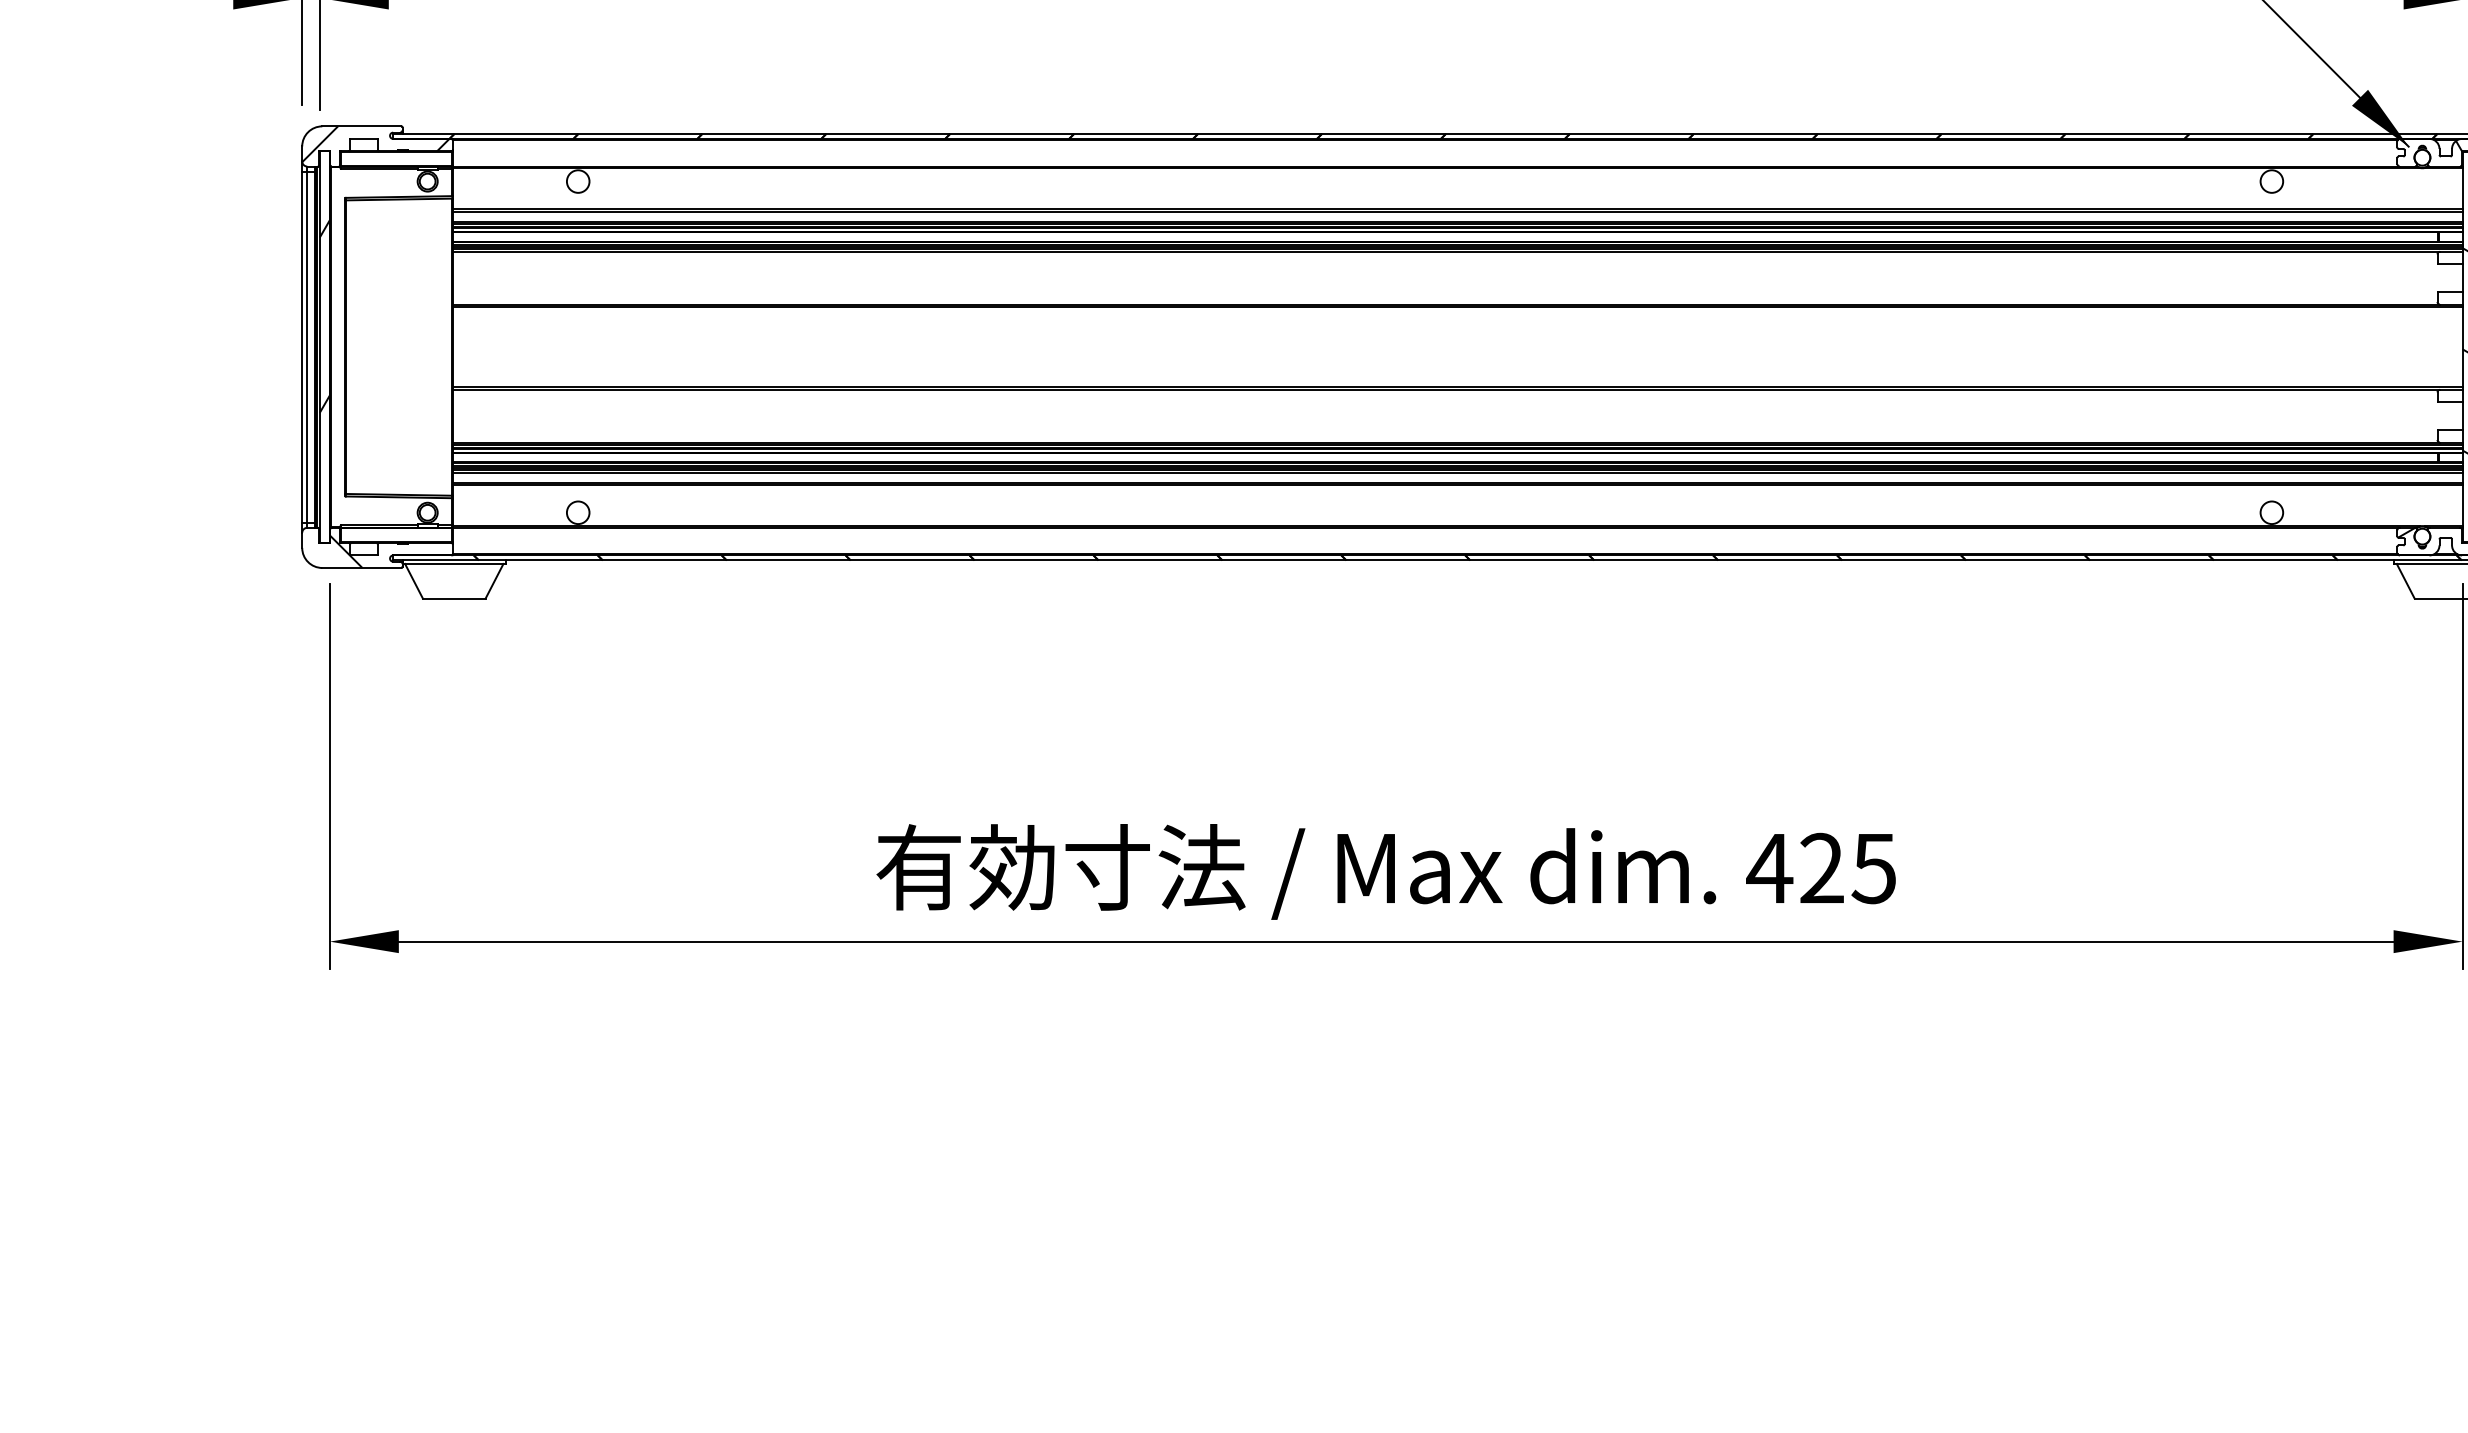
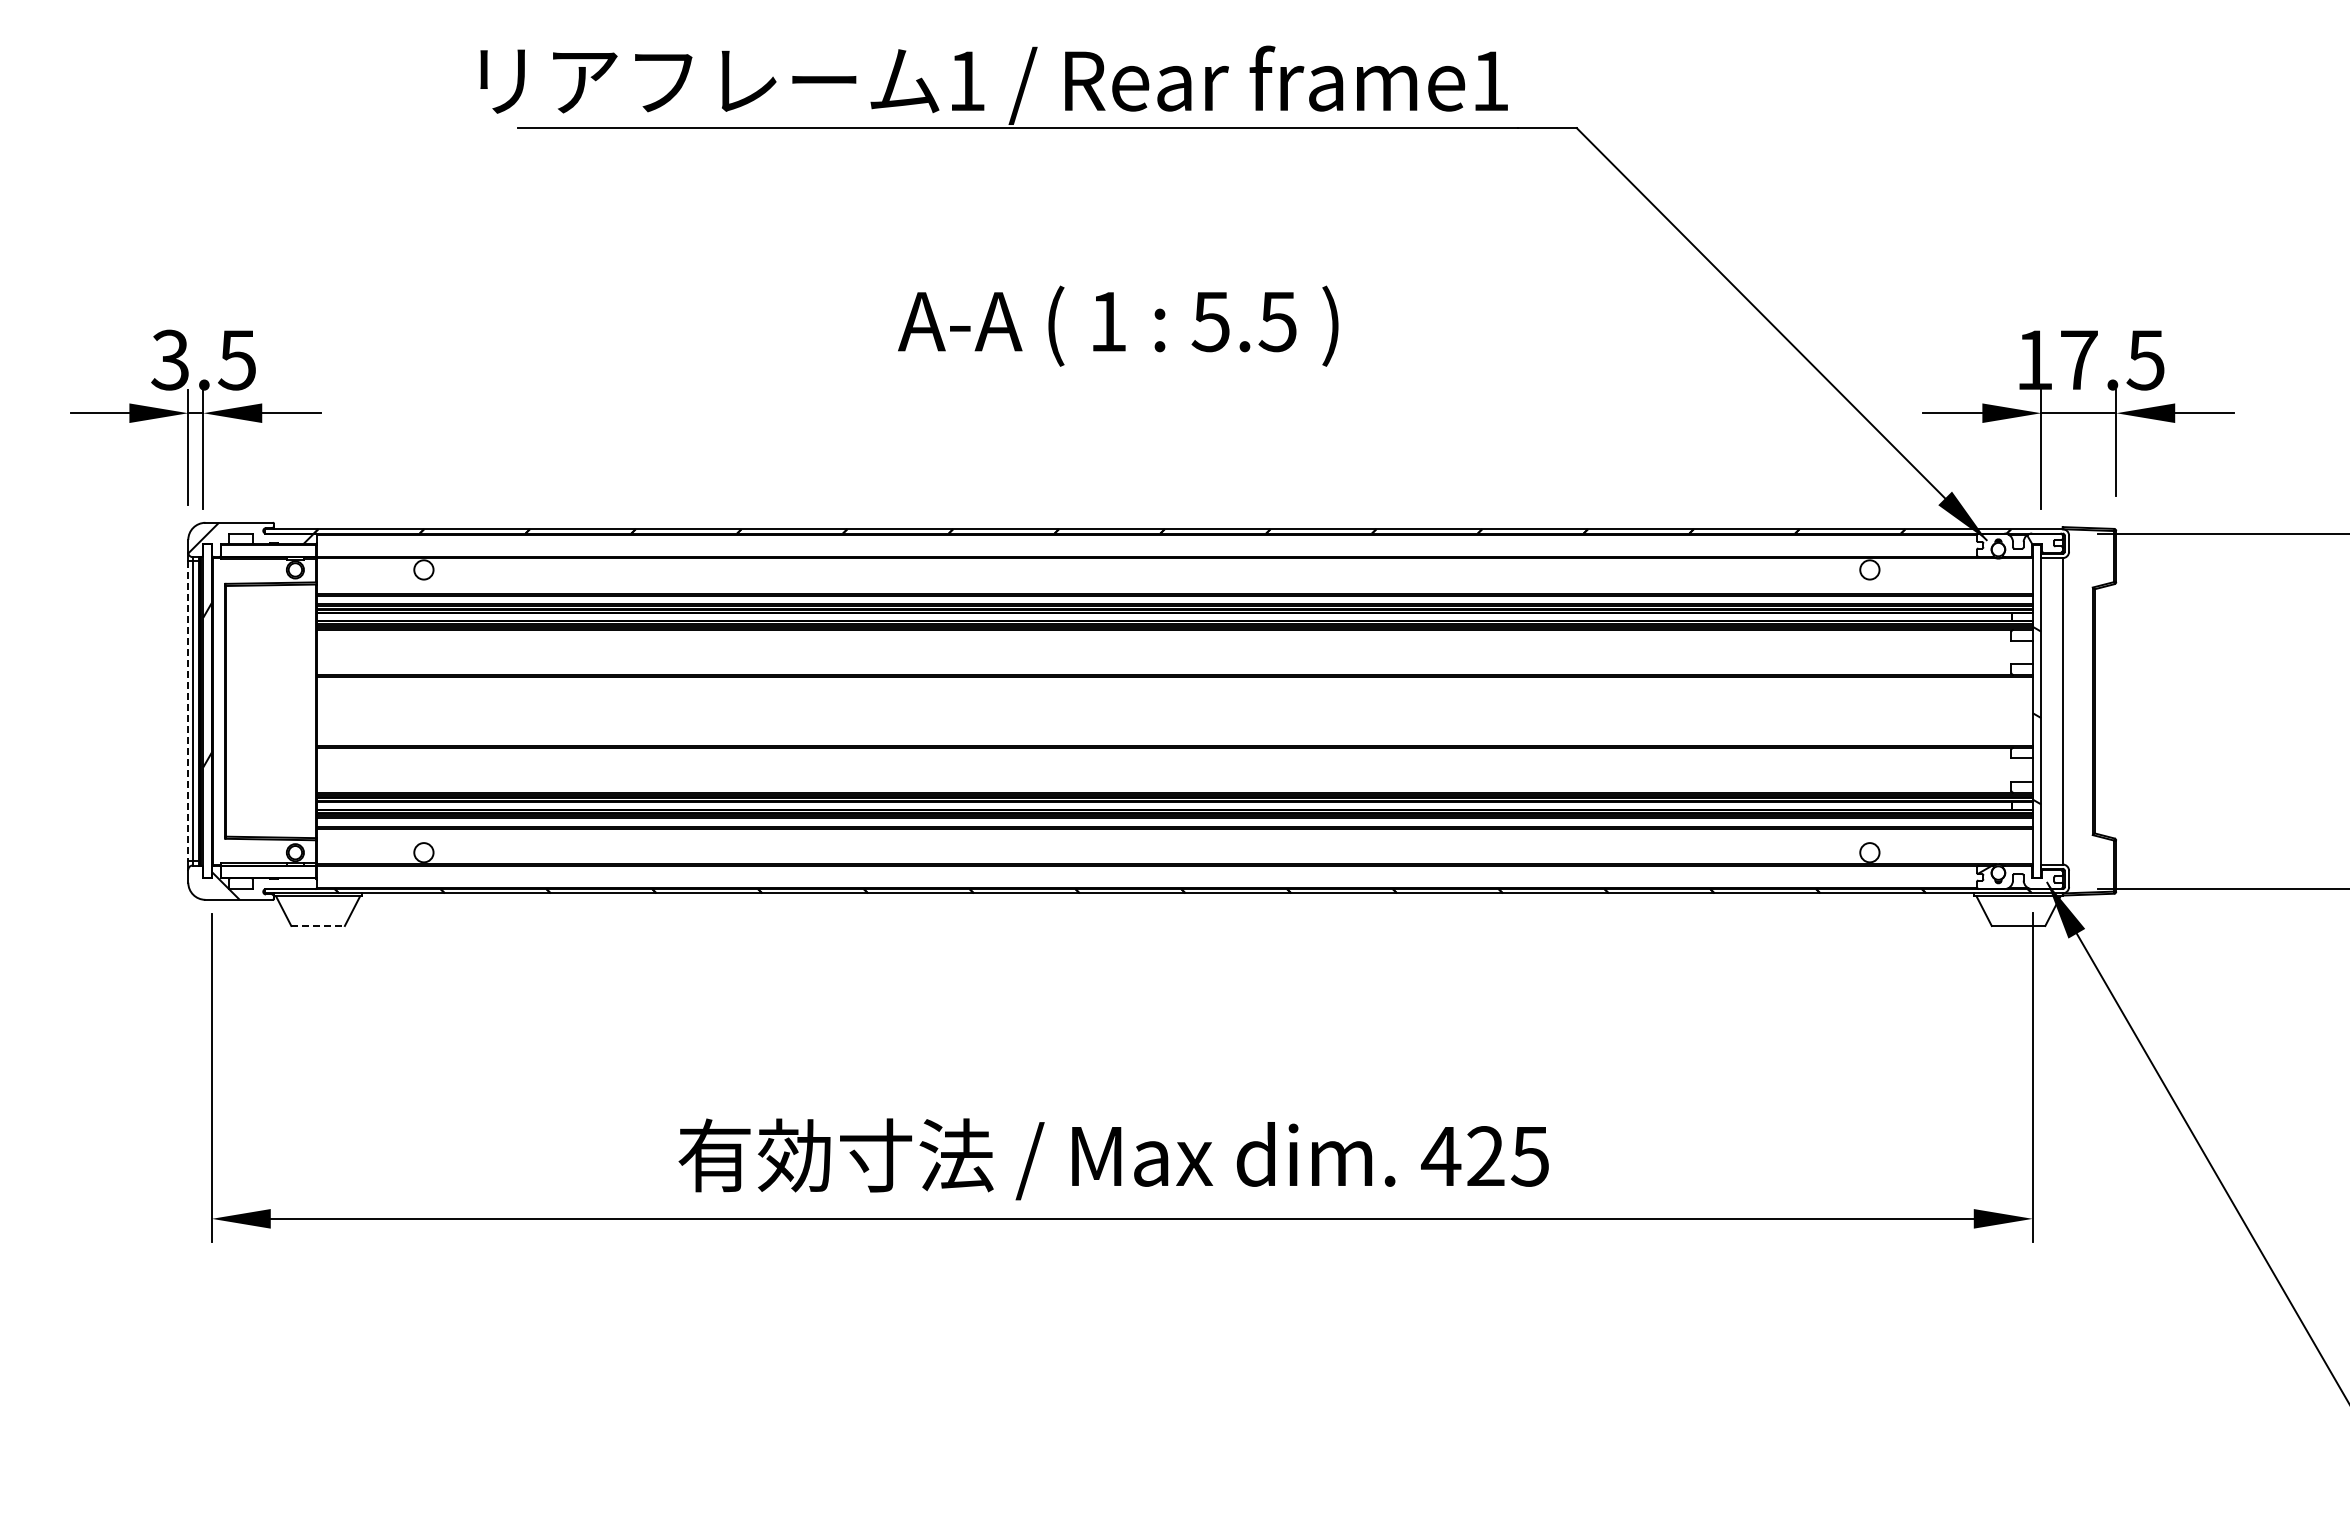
line: (302, 347) -> (188, 711), solid -> dashed
line: (454, 598) -> (318, 925), solid -> dashed

